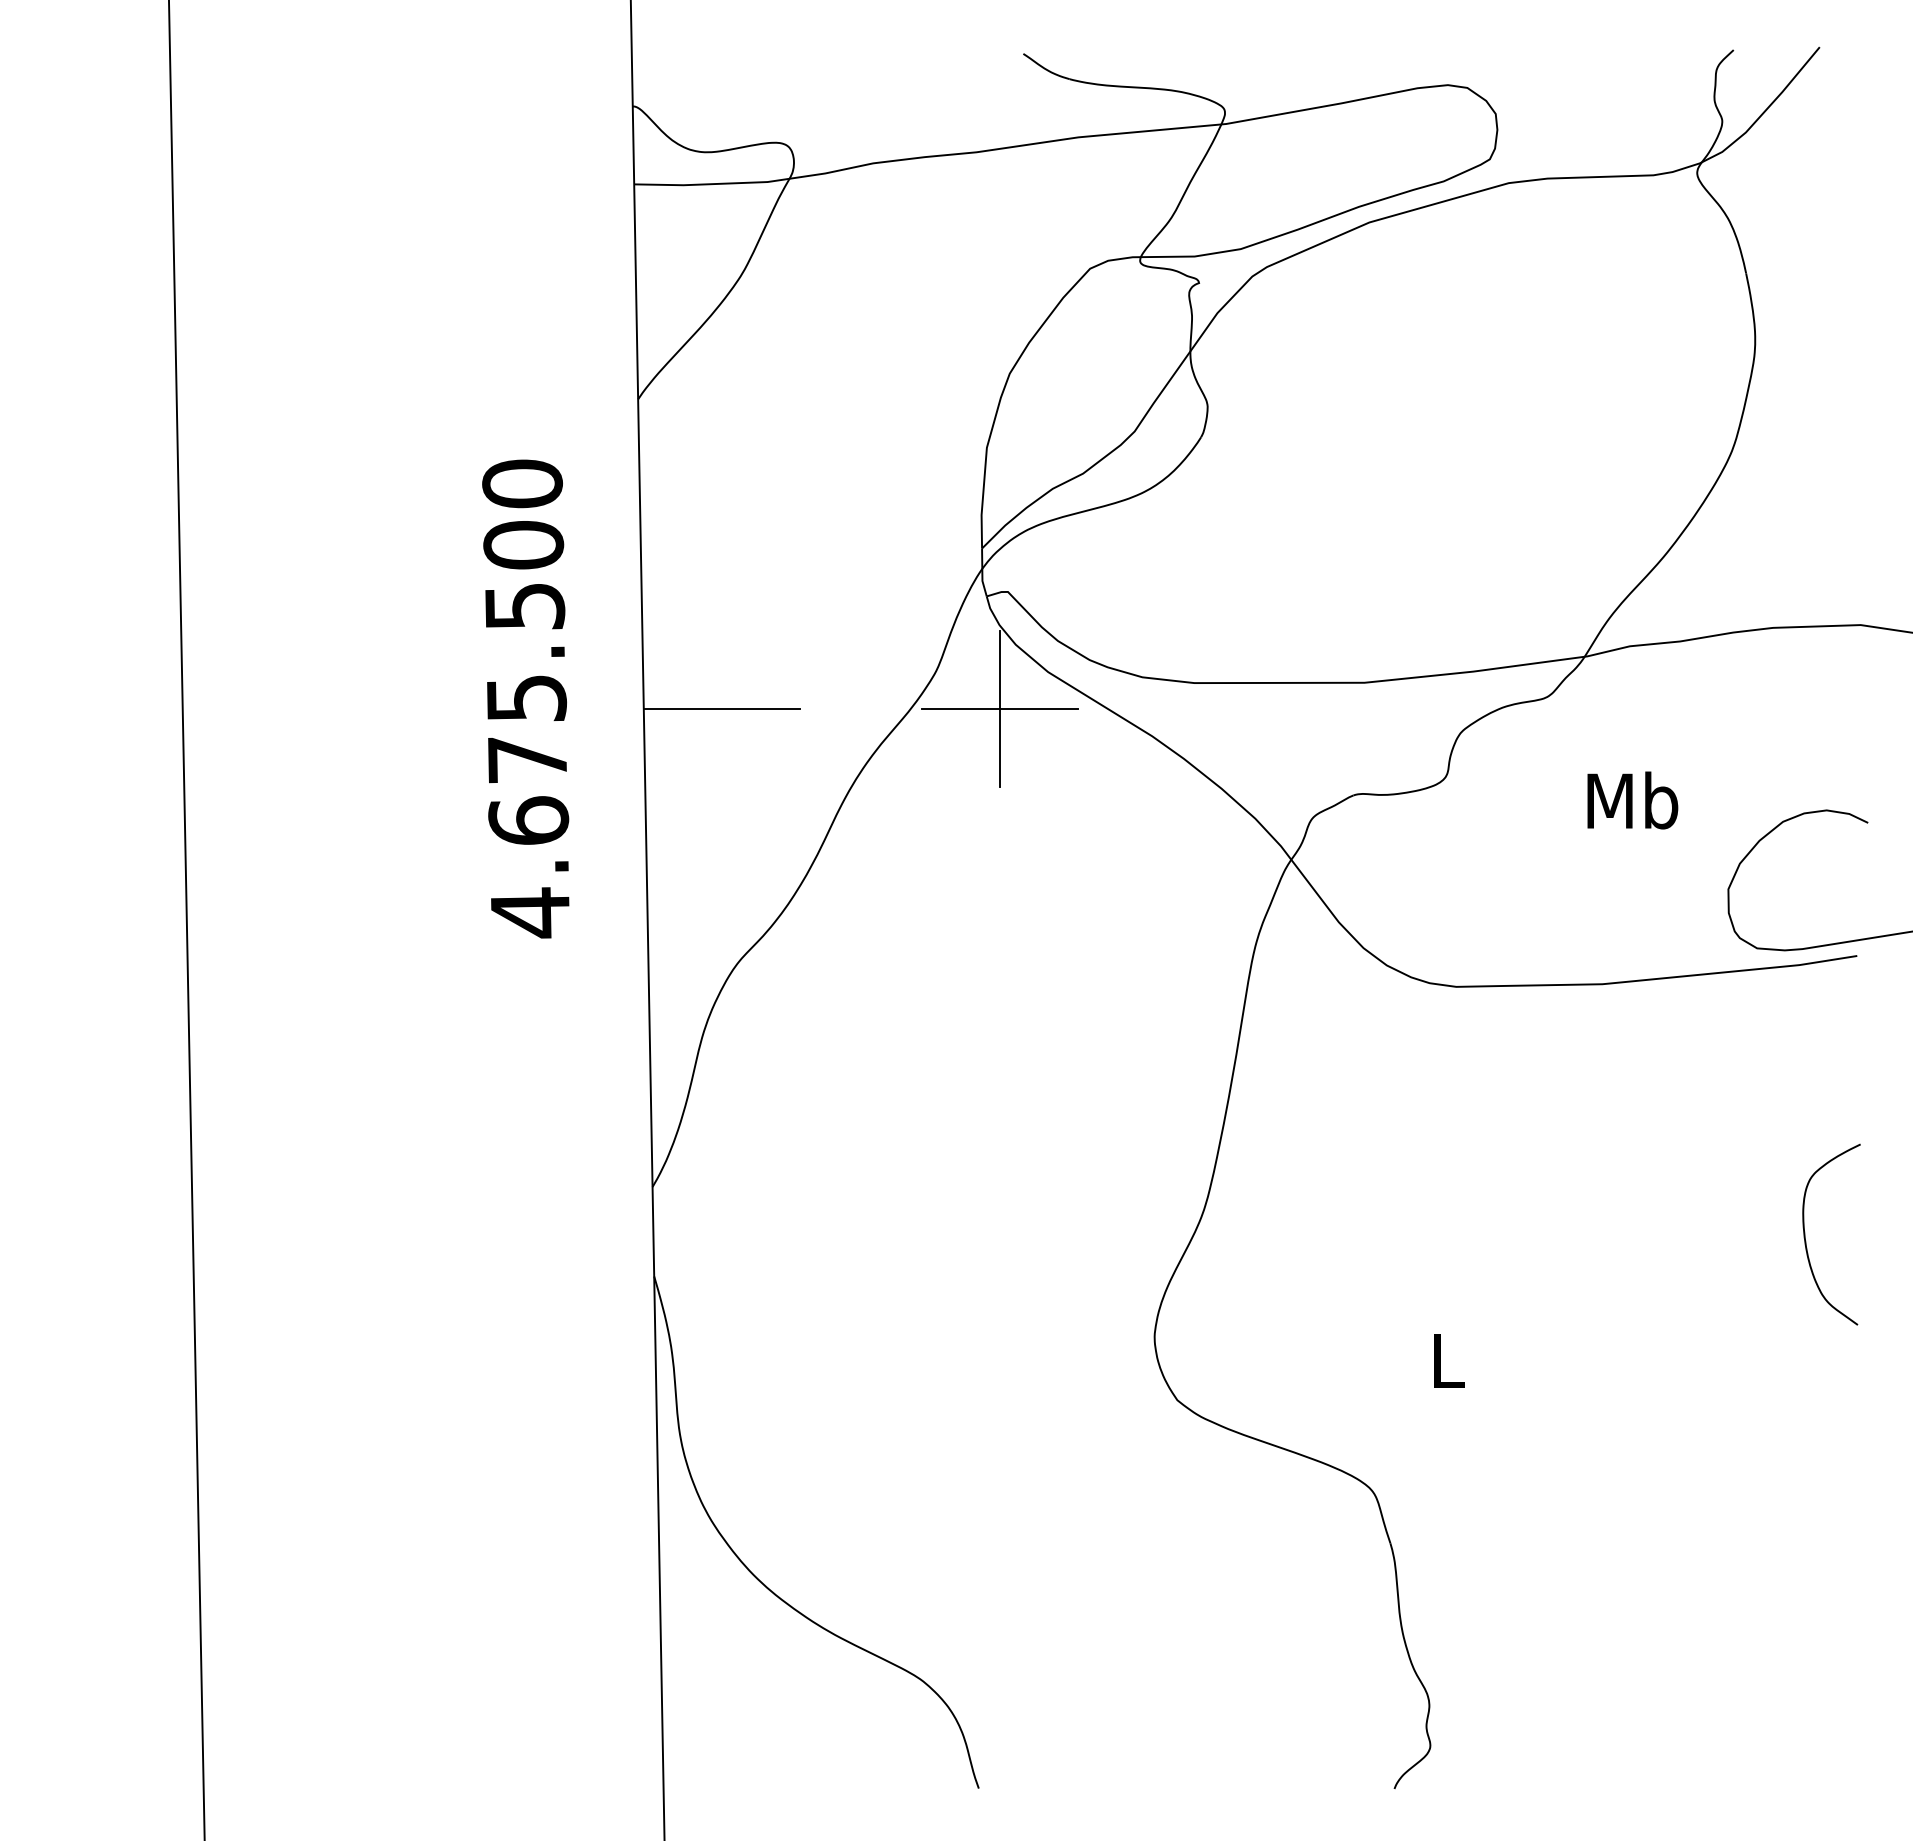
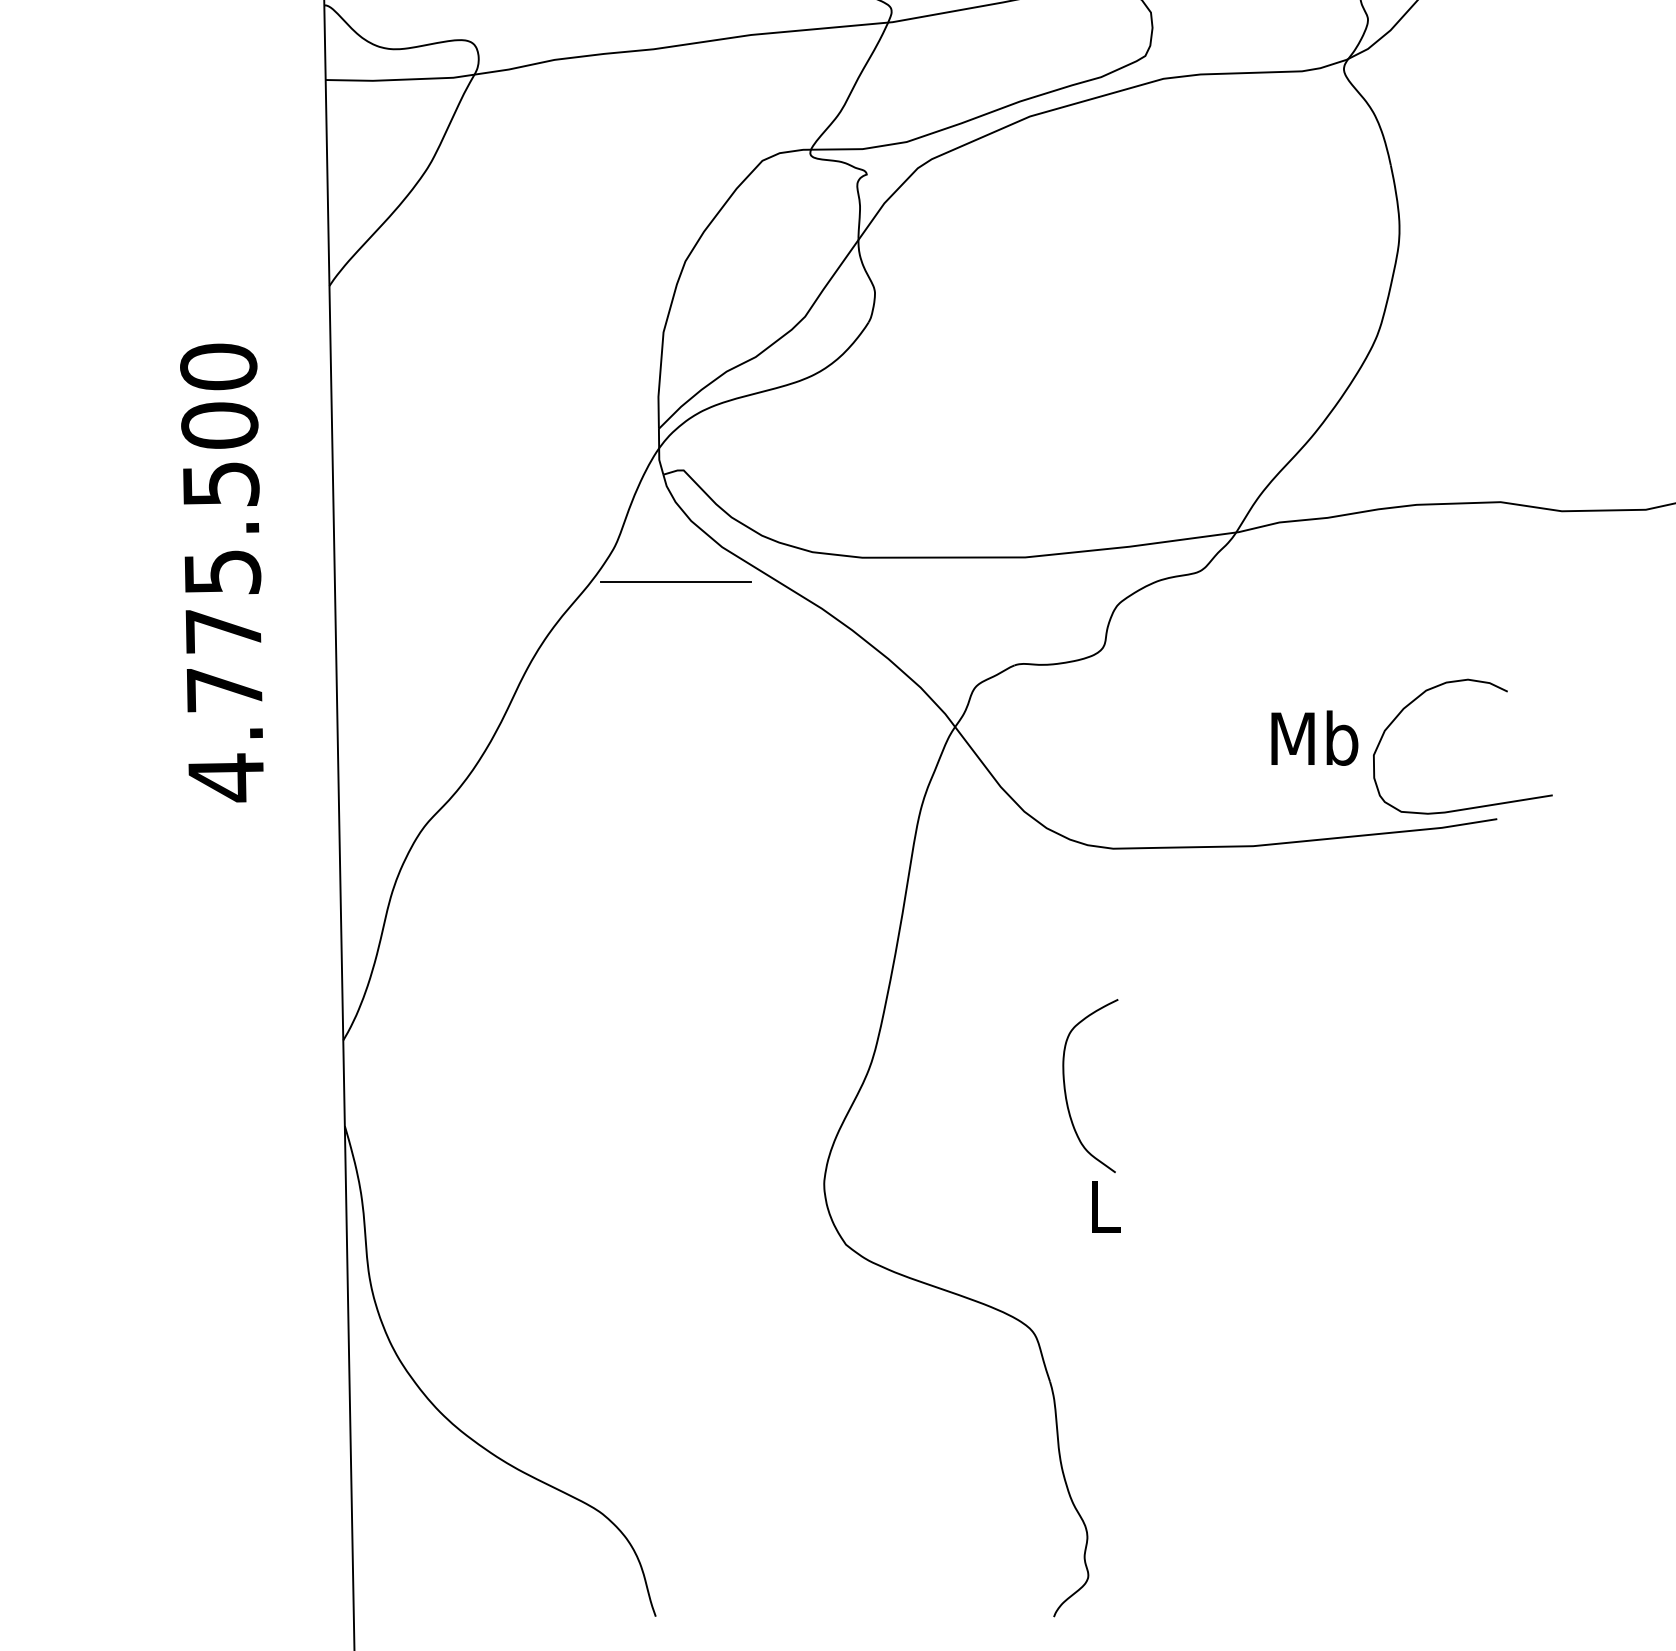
line: (721, 708) -> (409, 582), removed
line: (999, 708) -> (675, 582), removed
text: (1632, 800) -> (1314, 738), moved
text: (528, 820) -> (224, 689), 4.675.500 -> 4.775.500
curve: (1806, 1241) -> (1066, 1092), moved

